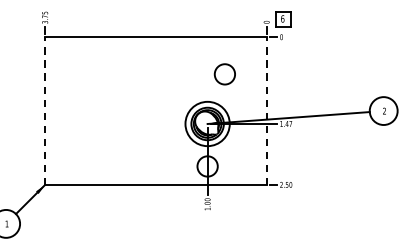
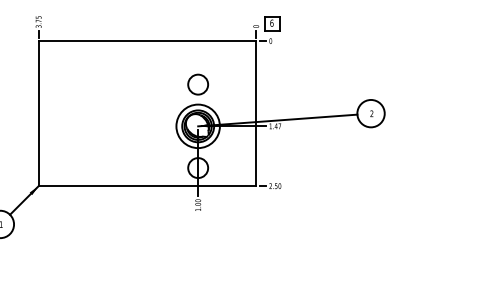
circle: (224, 74) -> (197, 84), moved
line: (44, 110) -> (38, 113), dashed -> solid
line: (267, 110) -> (256, 113), dashed -> solid

